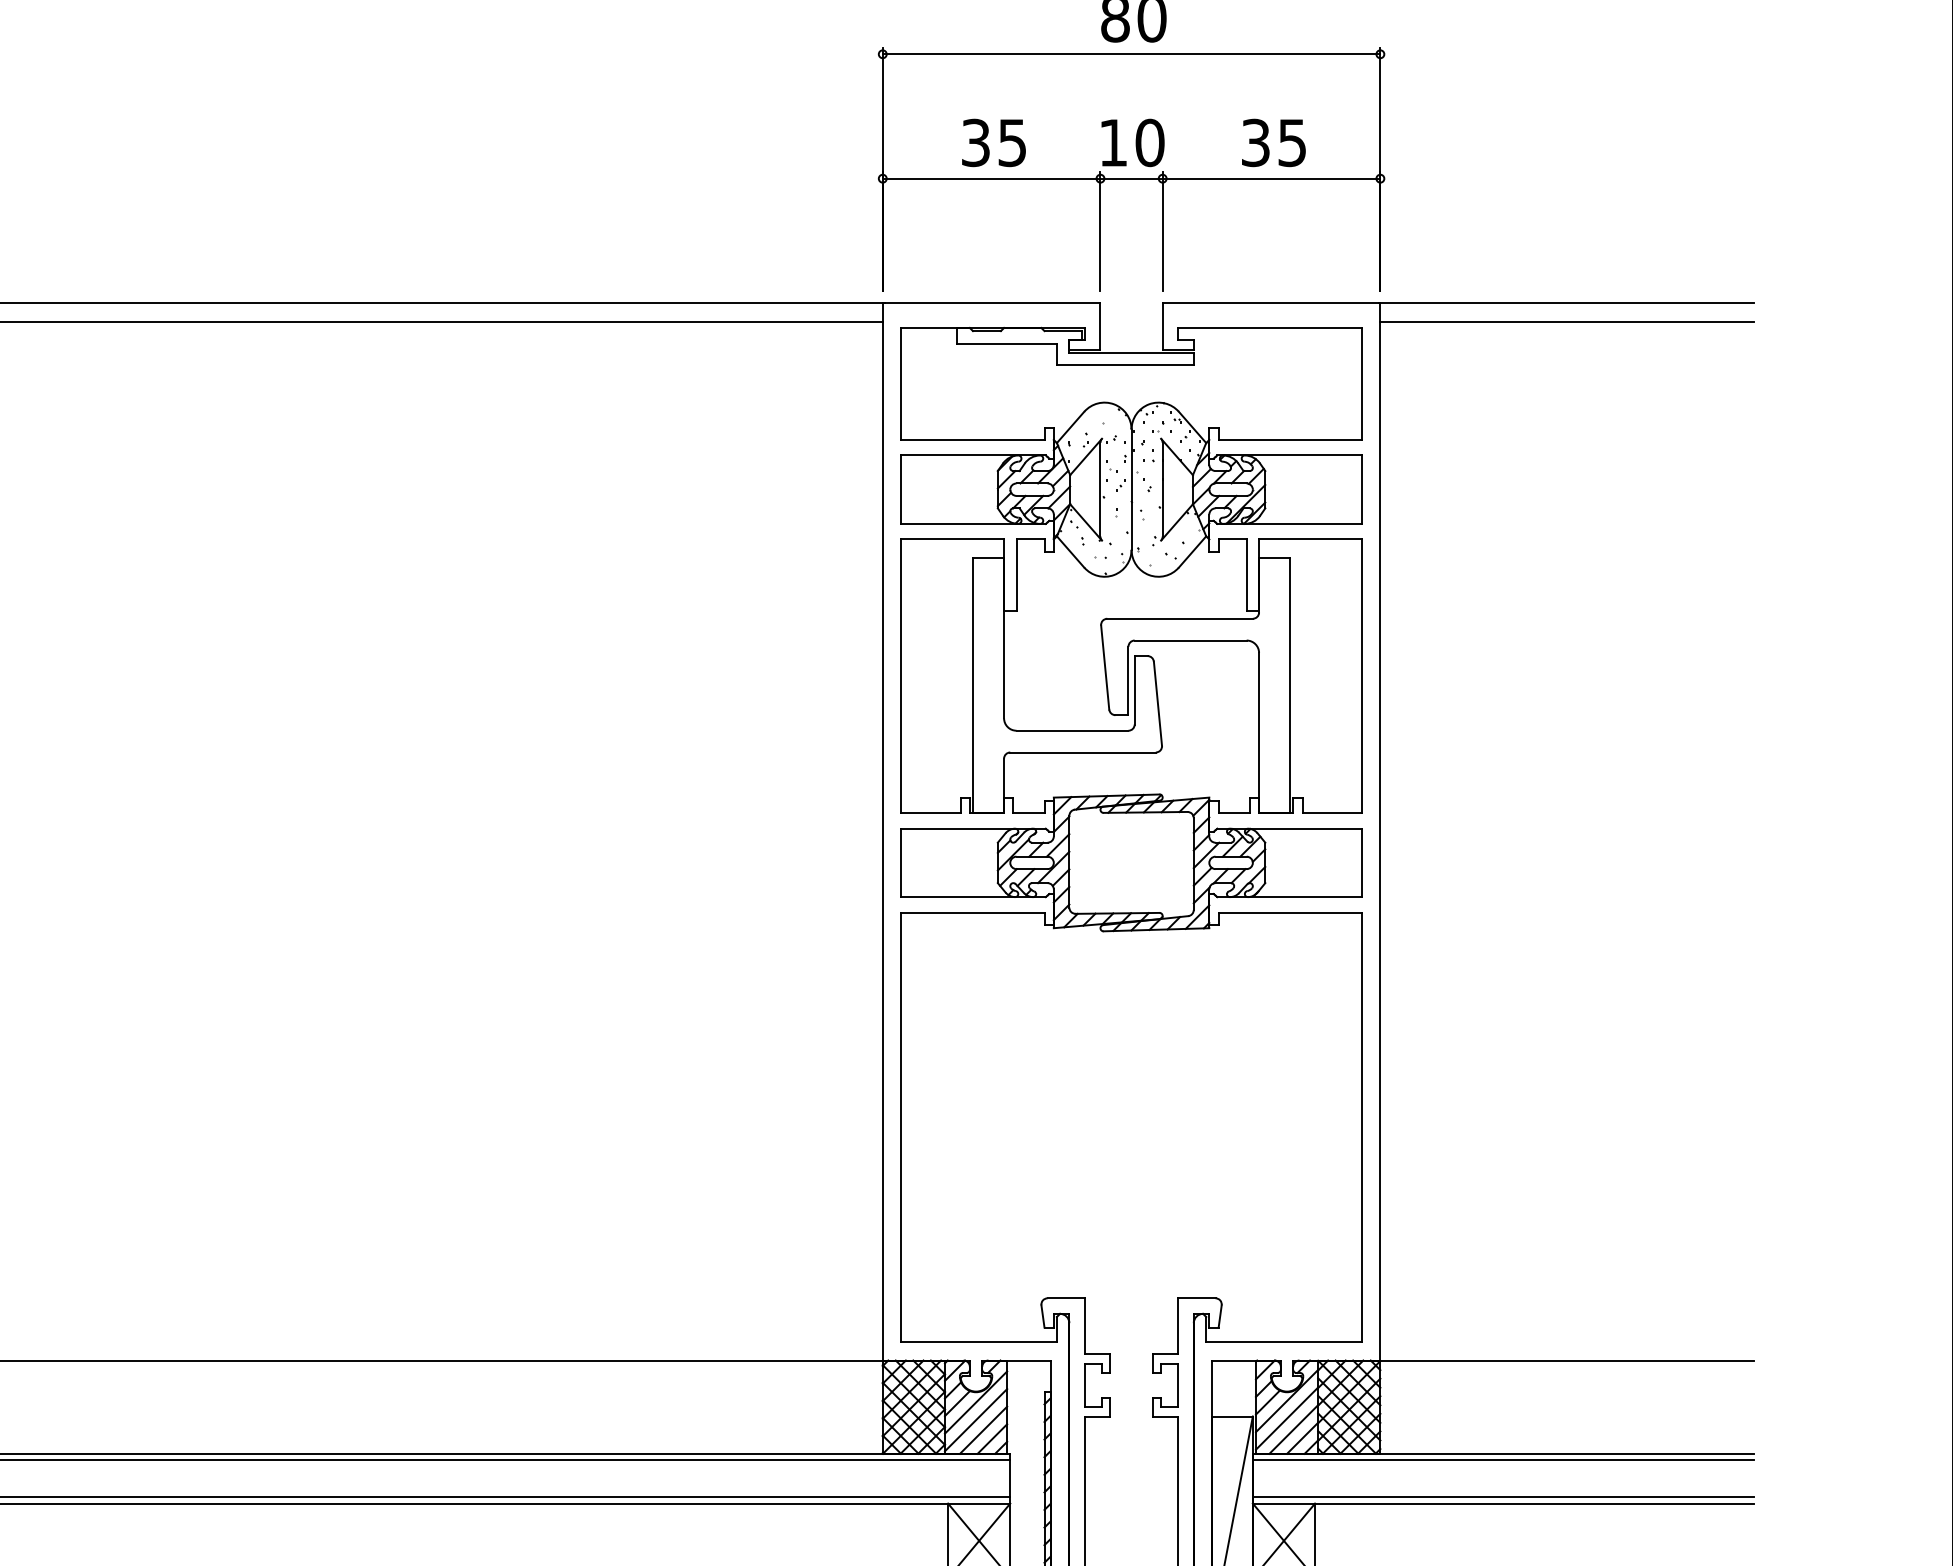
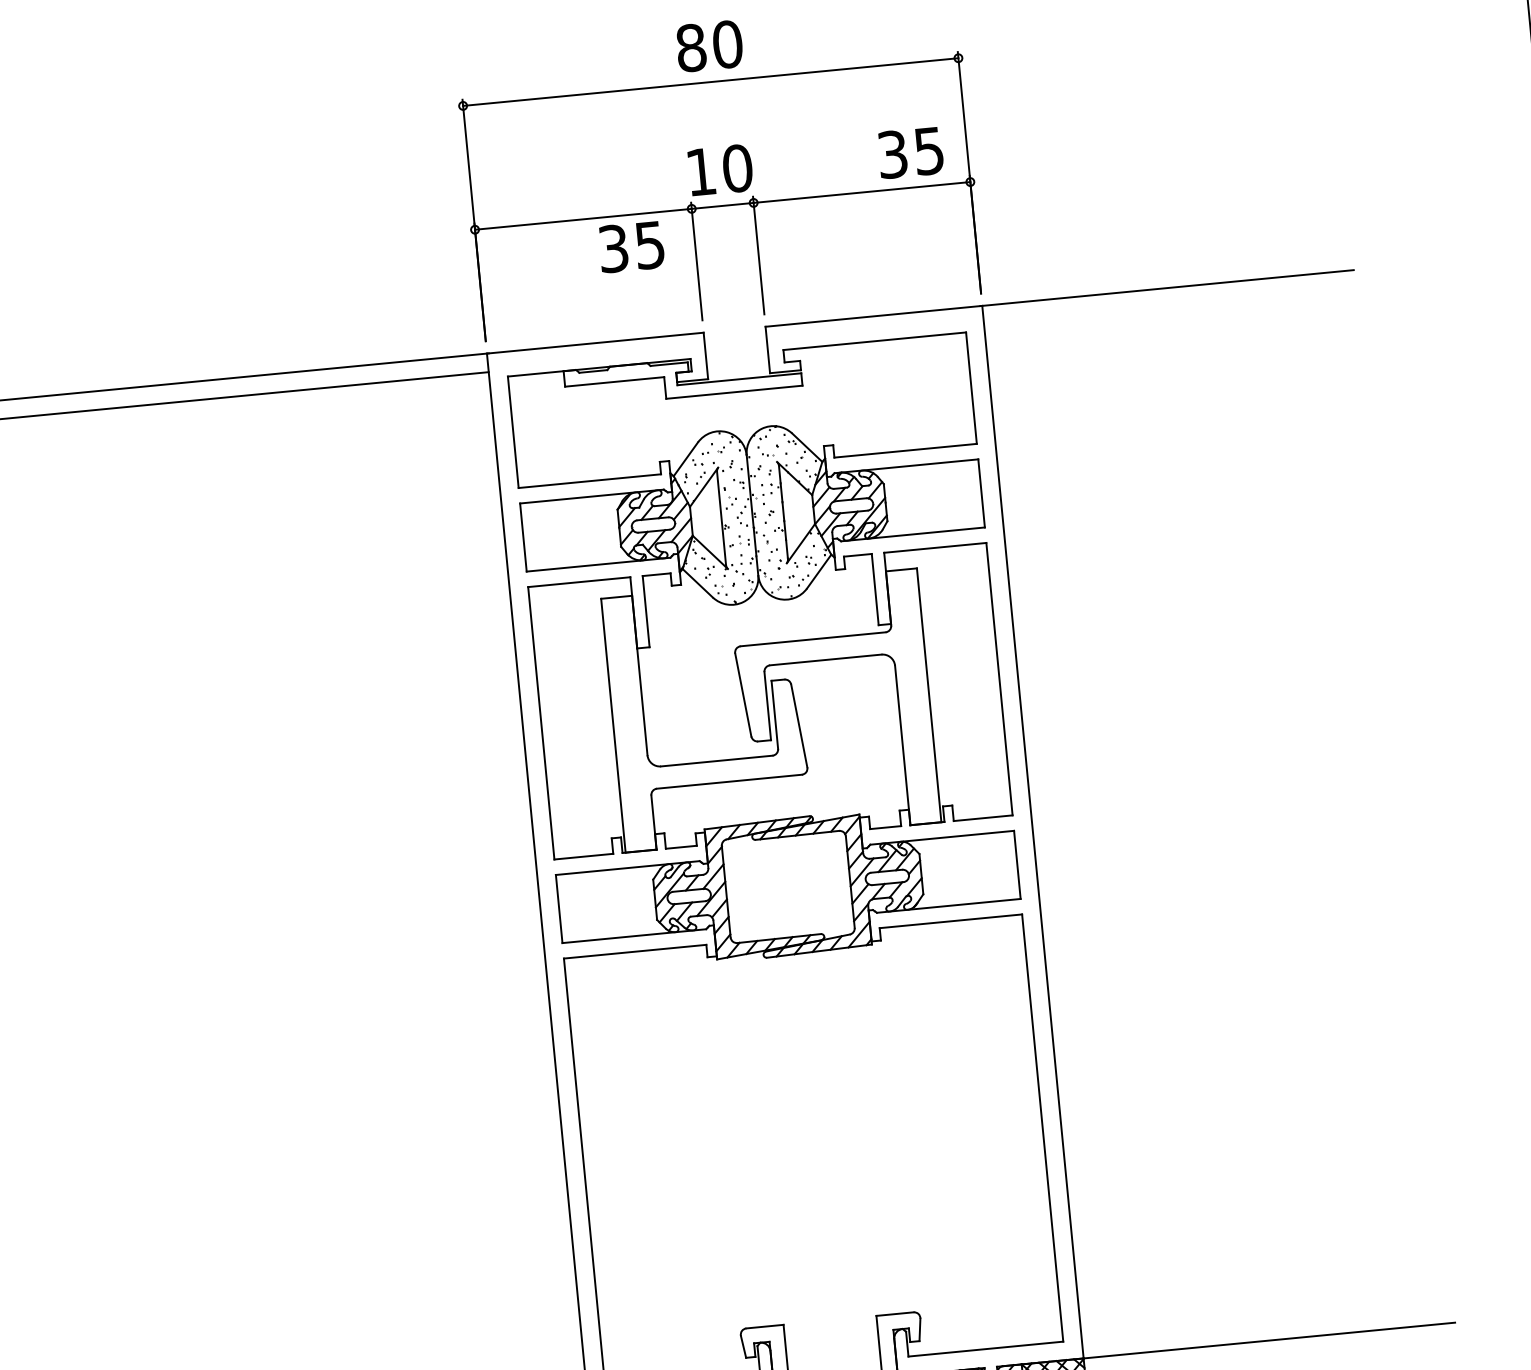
text: (993, 142) -> (631, 246), moved
text: (1273, 142) -> (910, 152), moved
line: (1566, 321) -> (1169, 306), removed

